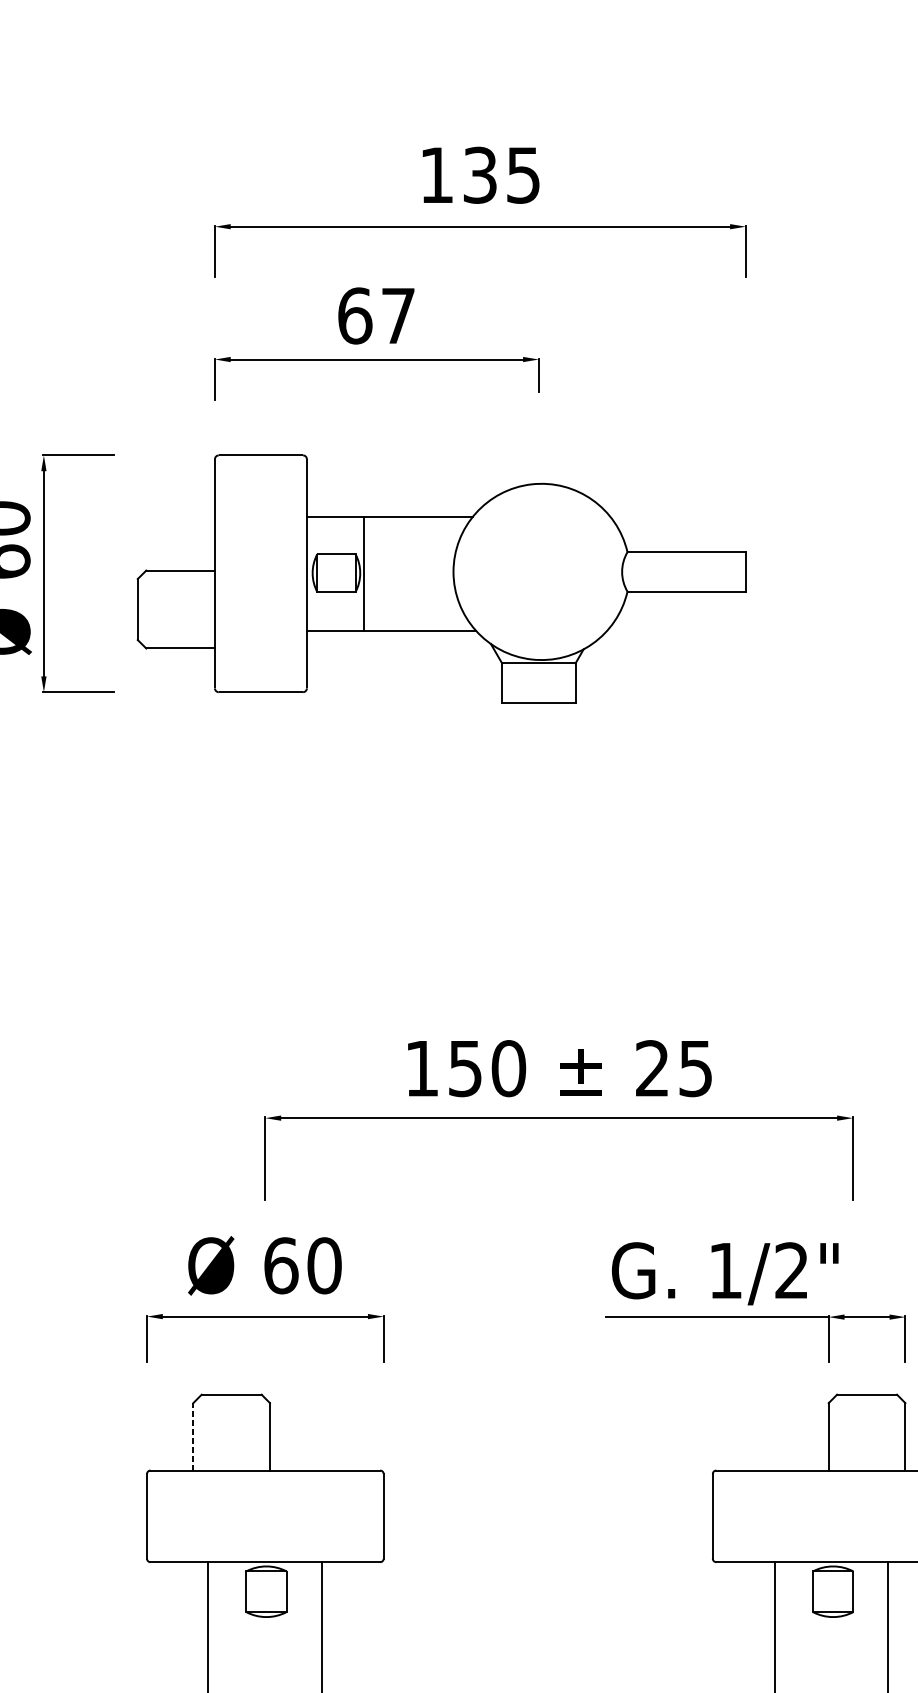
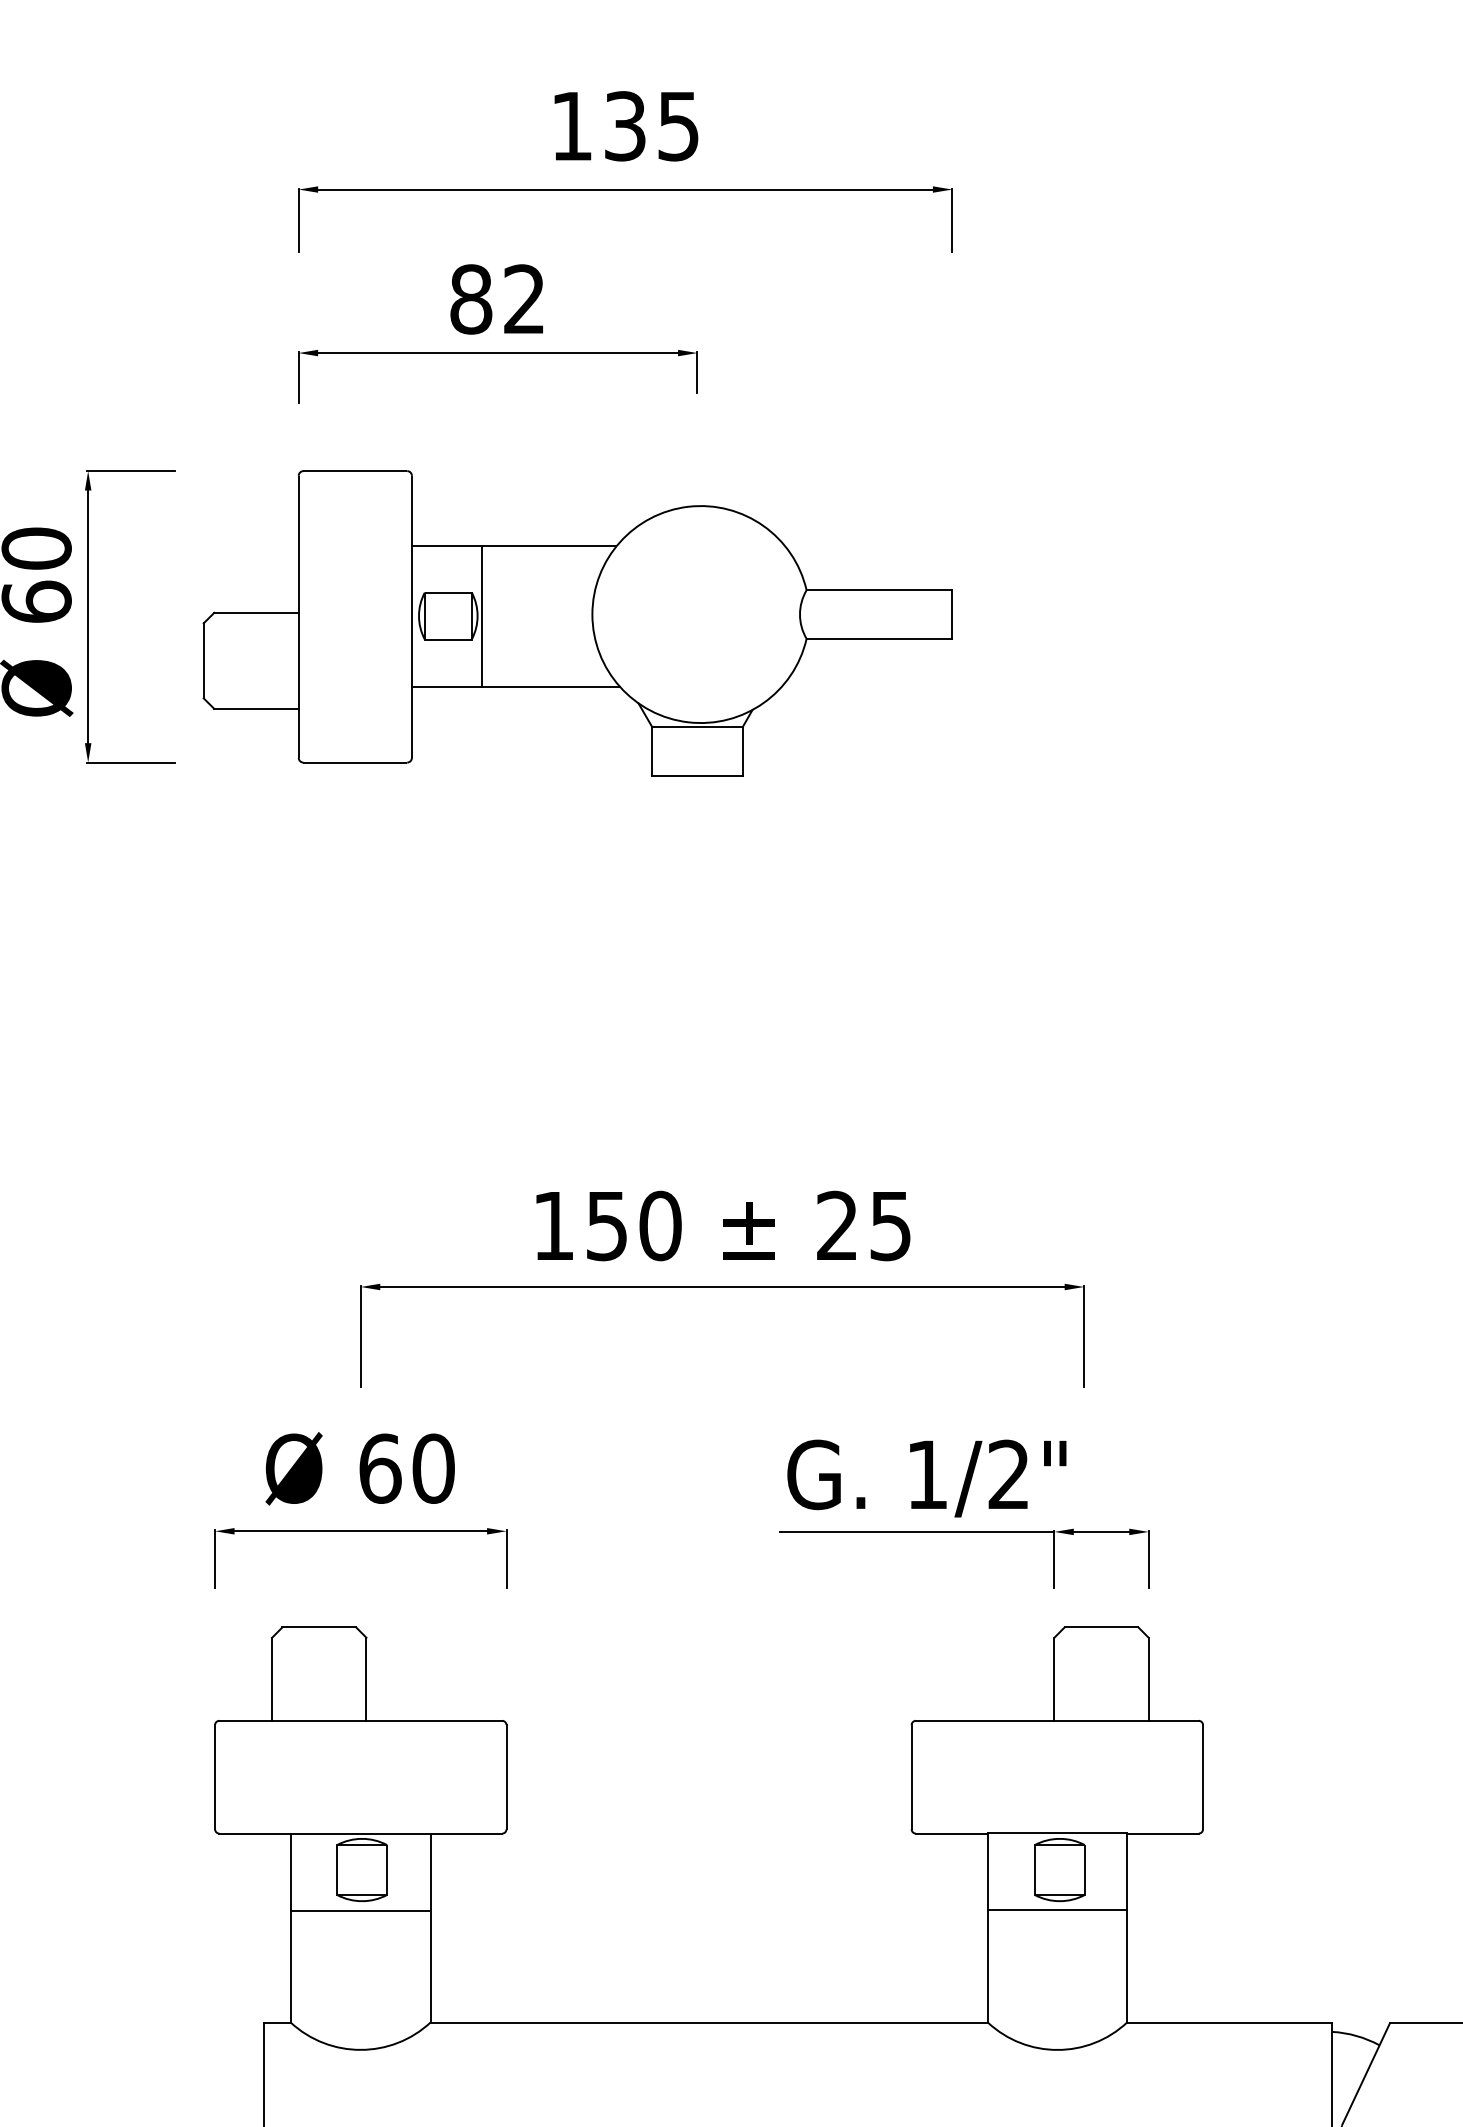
text: (376, 316) -> (497, 299), 67 -> 82
line: (193, 1436) -> (272, 1679), dashed -> solid
line: (265, 1624) -> (360, 1910), added
line: (831, 1624) -> (1057, 1910), added

